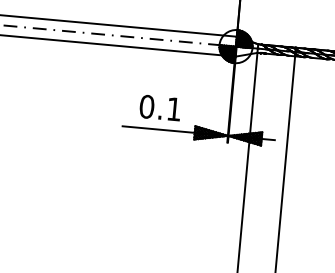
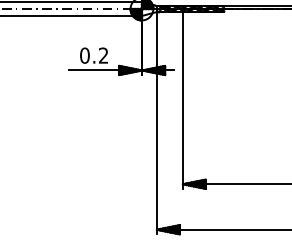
text: (174, 109) -> (103, 55), 0.1 -> 0.2

